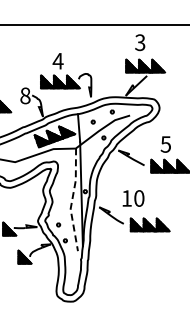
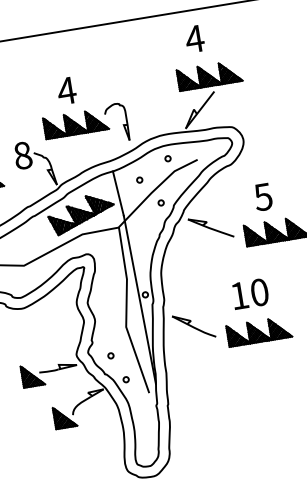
text: (139, 42) -> (193, 38), 3 -> 4
text: (133, 198) -> (250, 294), moved
line: (72, 199) -> (126, 310), dashed -> solid

